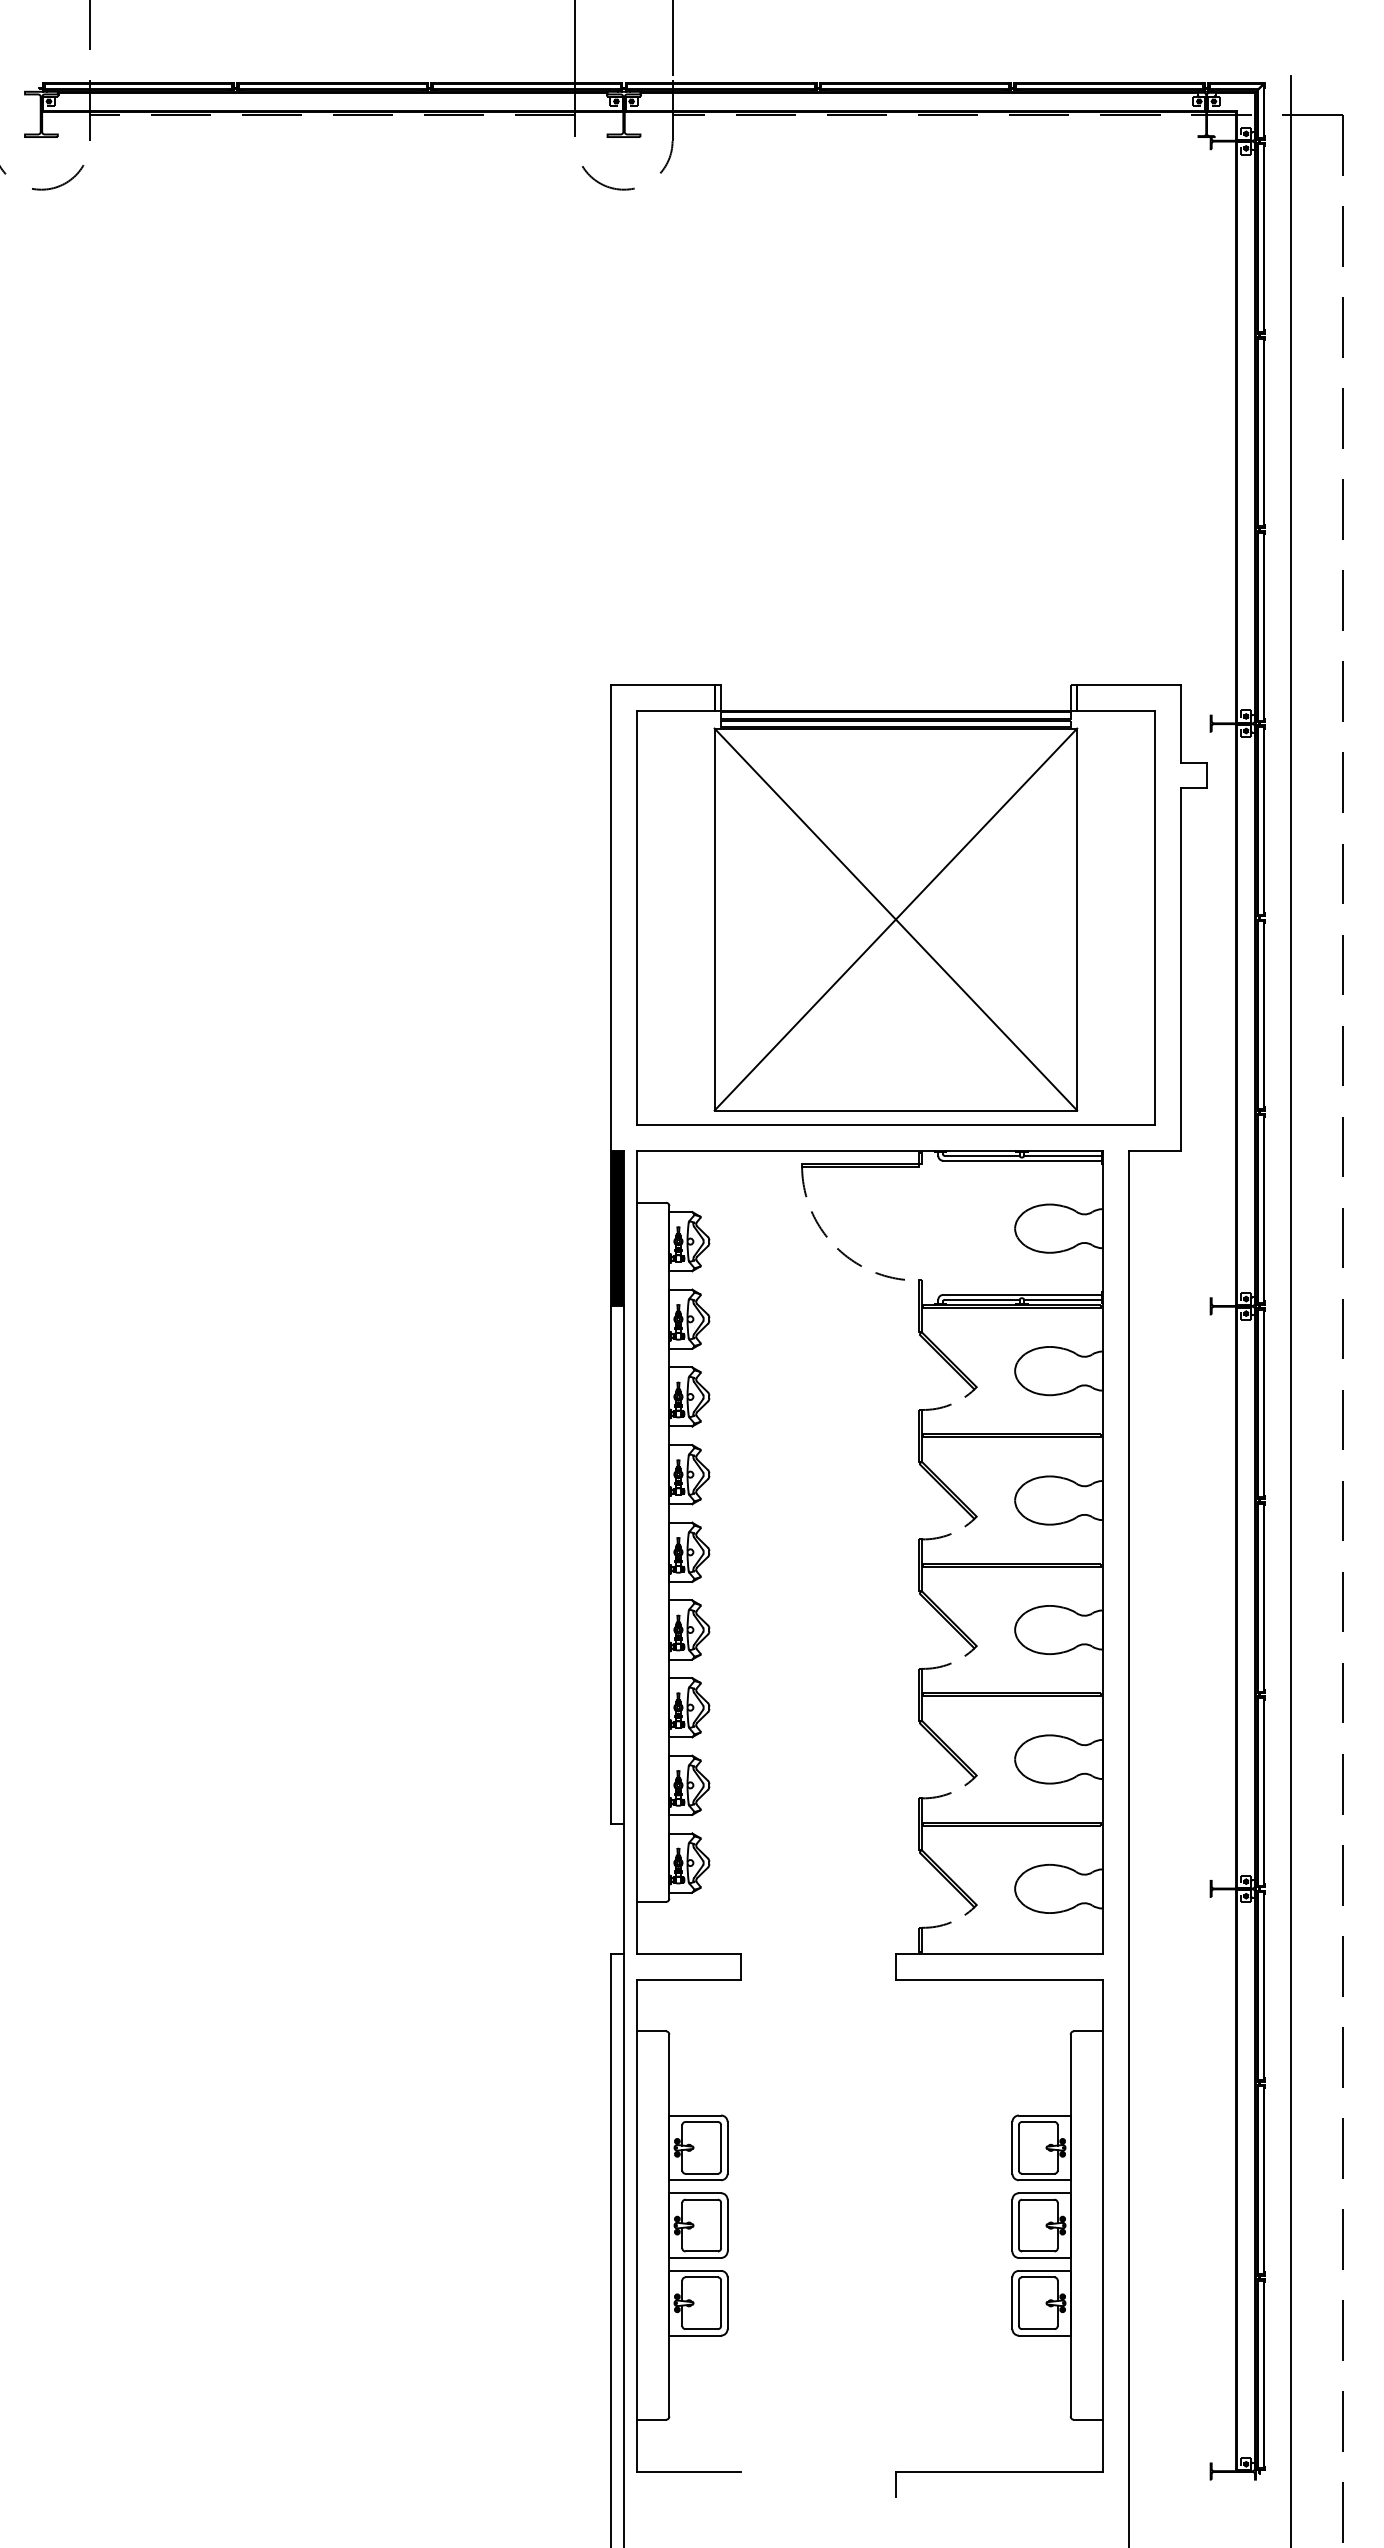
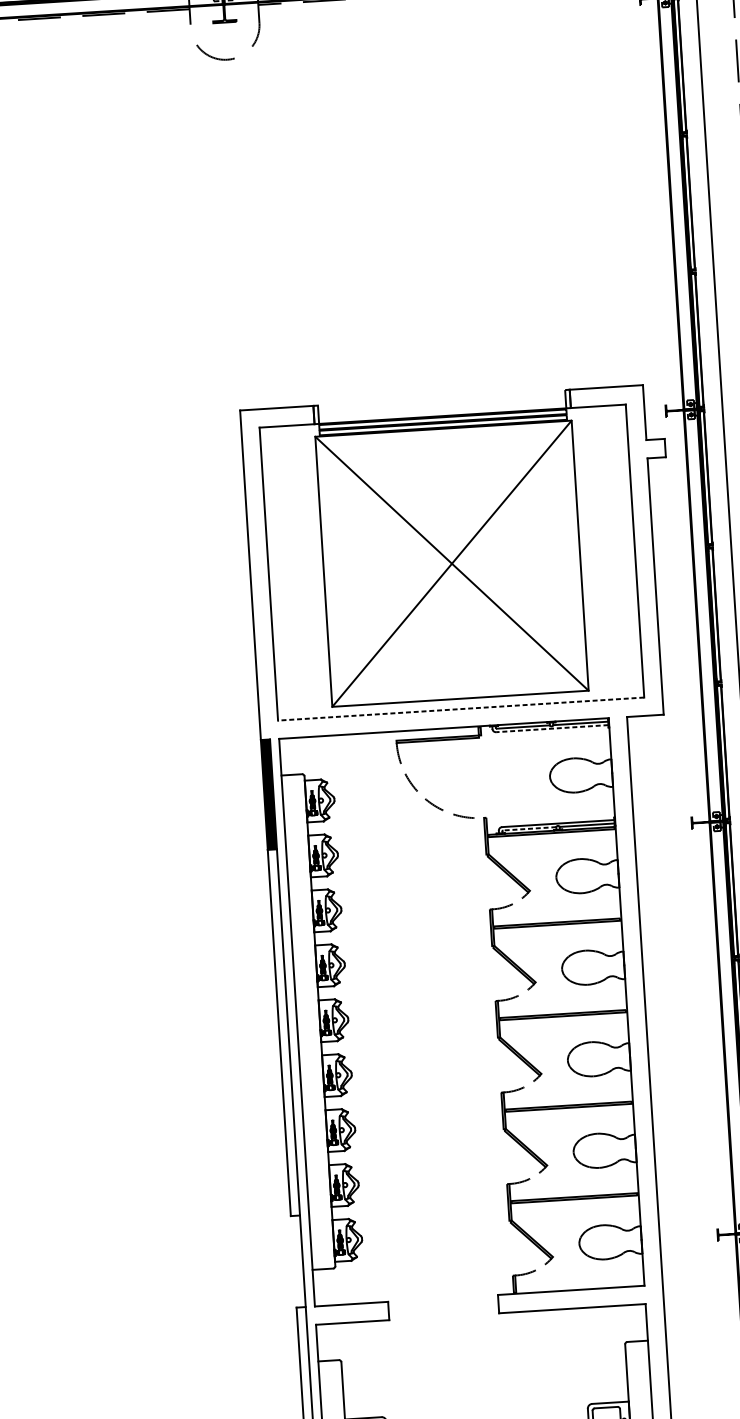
line: (895, 1125) -> (460, 709), solid -> dashed
line: (1022, 1160) -> (552, 728), solid -> dashed
line: (981, 1299) -> (529, 828), solid -> dashed

